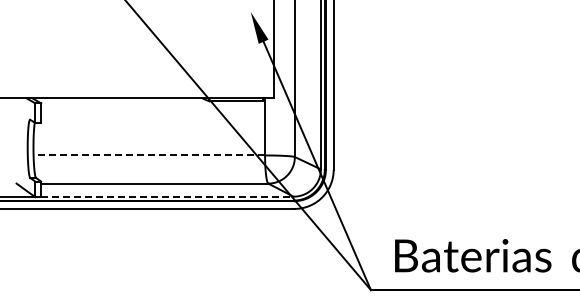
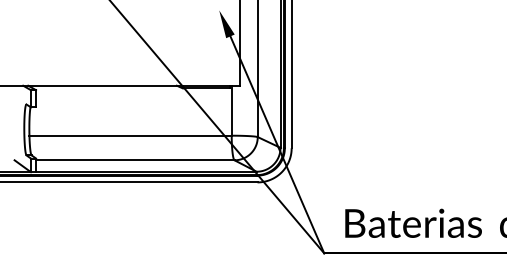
line: (149, 155) -> (130, 135), dashed -> solid
line: (167, 196) -> (146, 171), dashed -> solid

